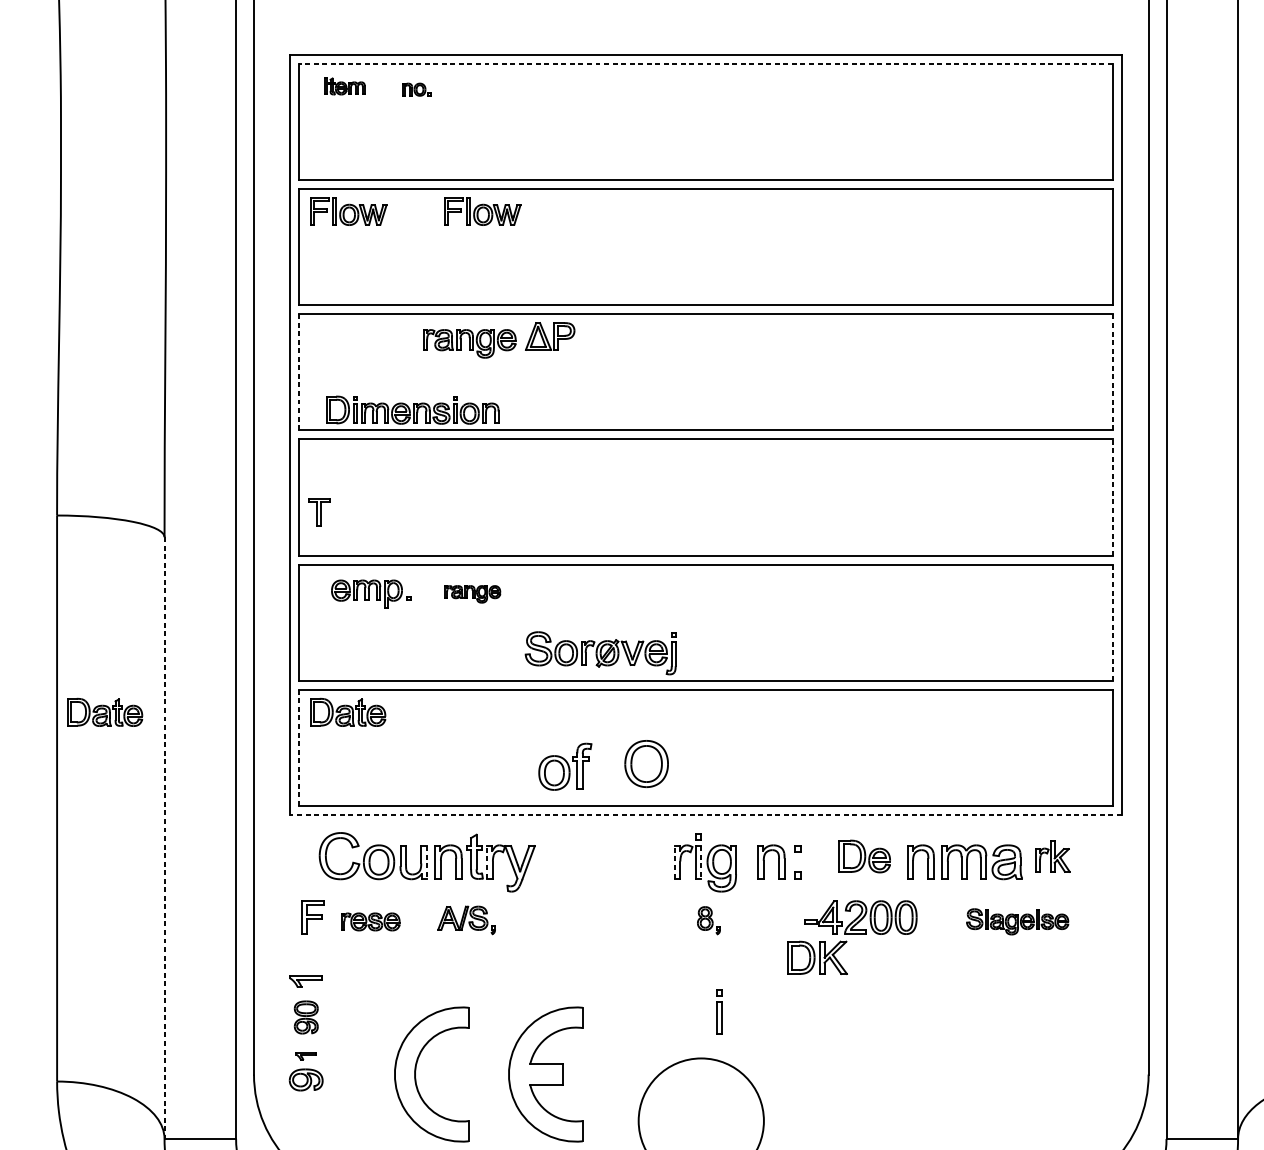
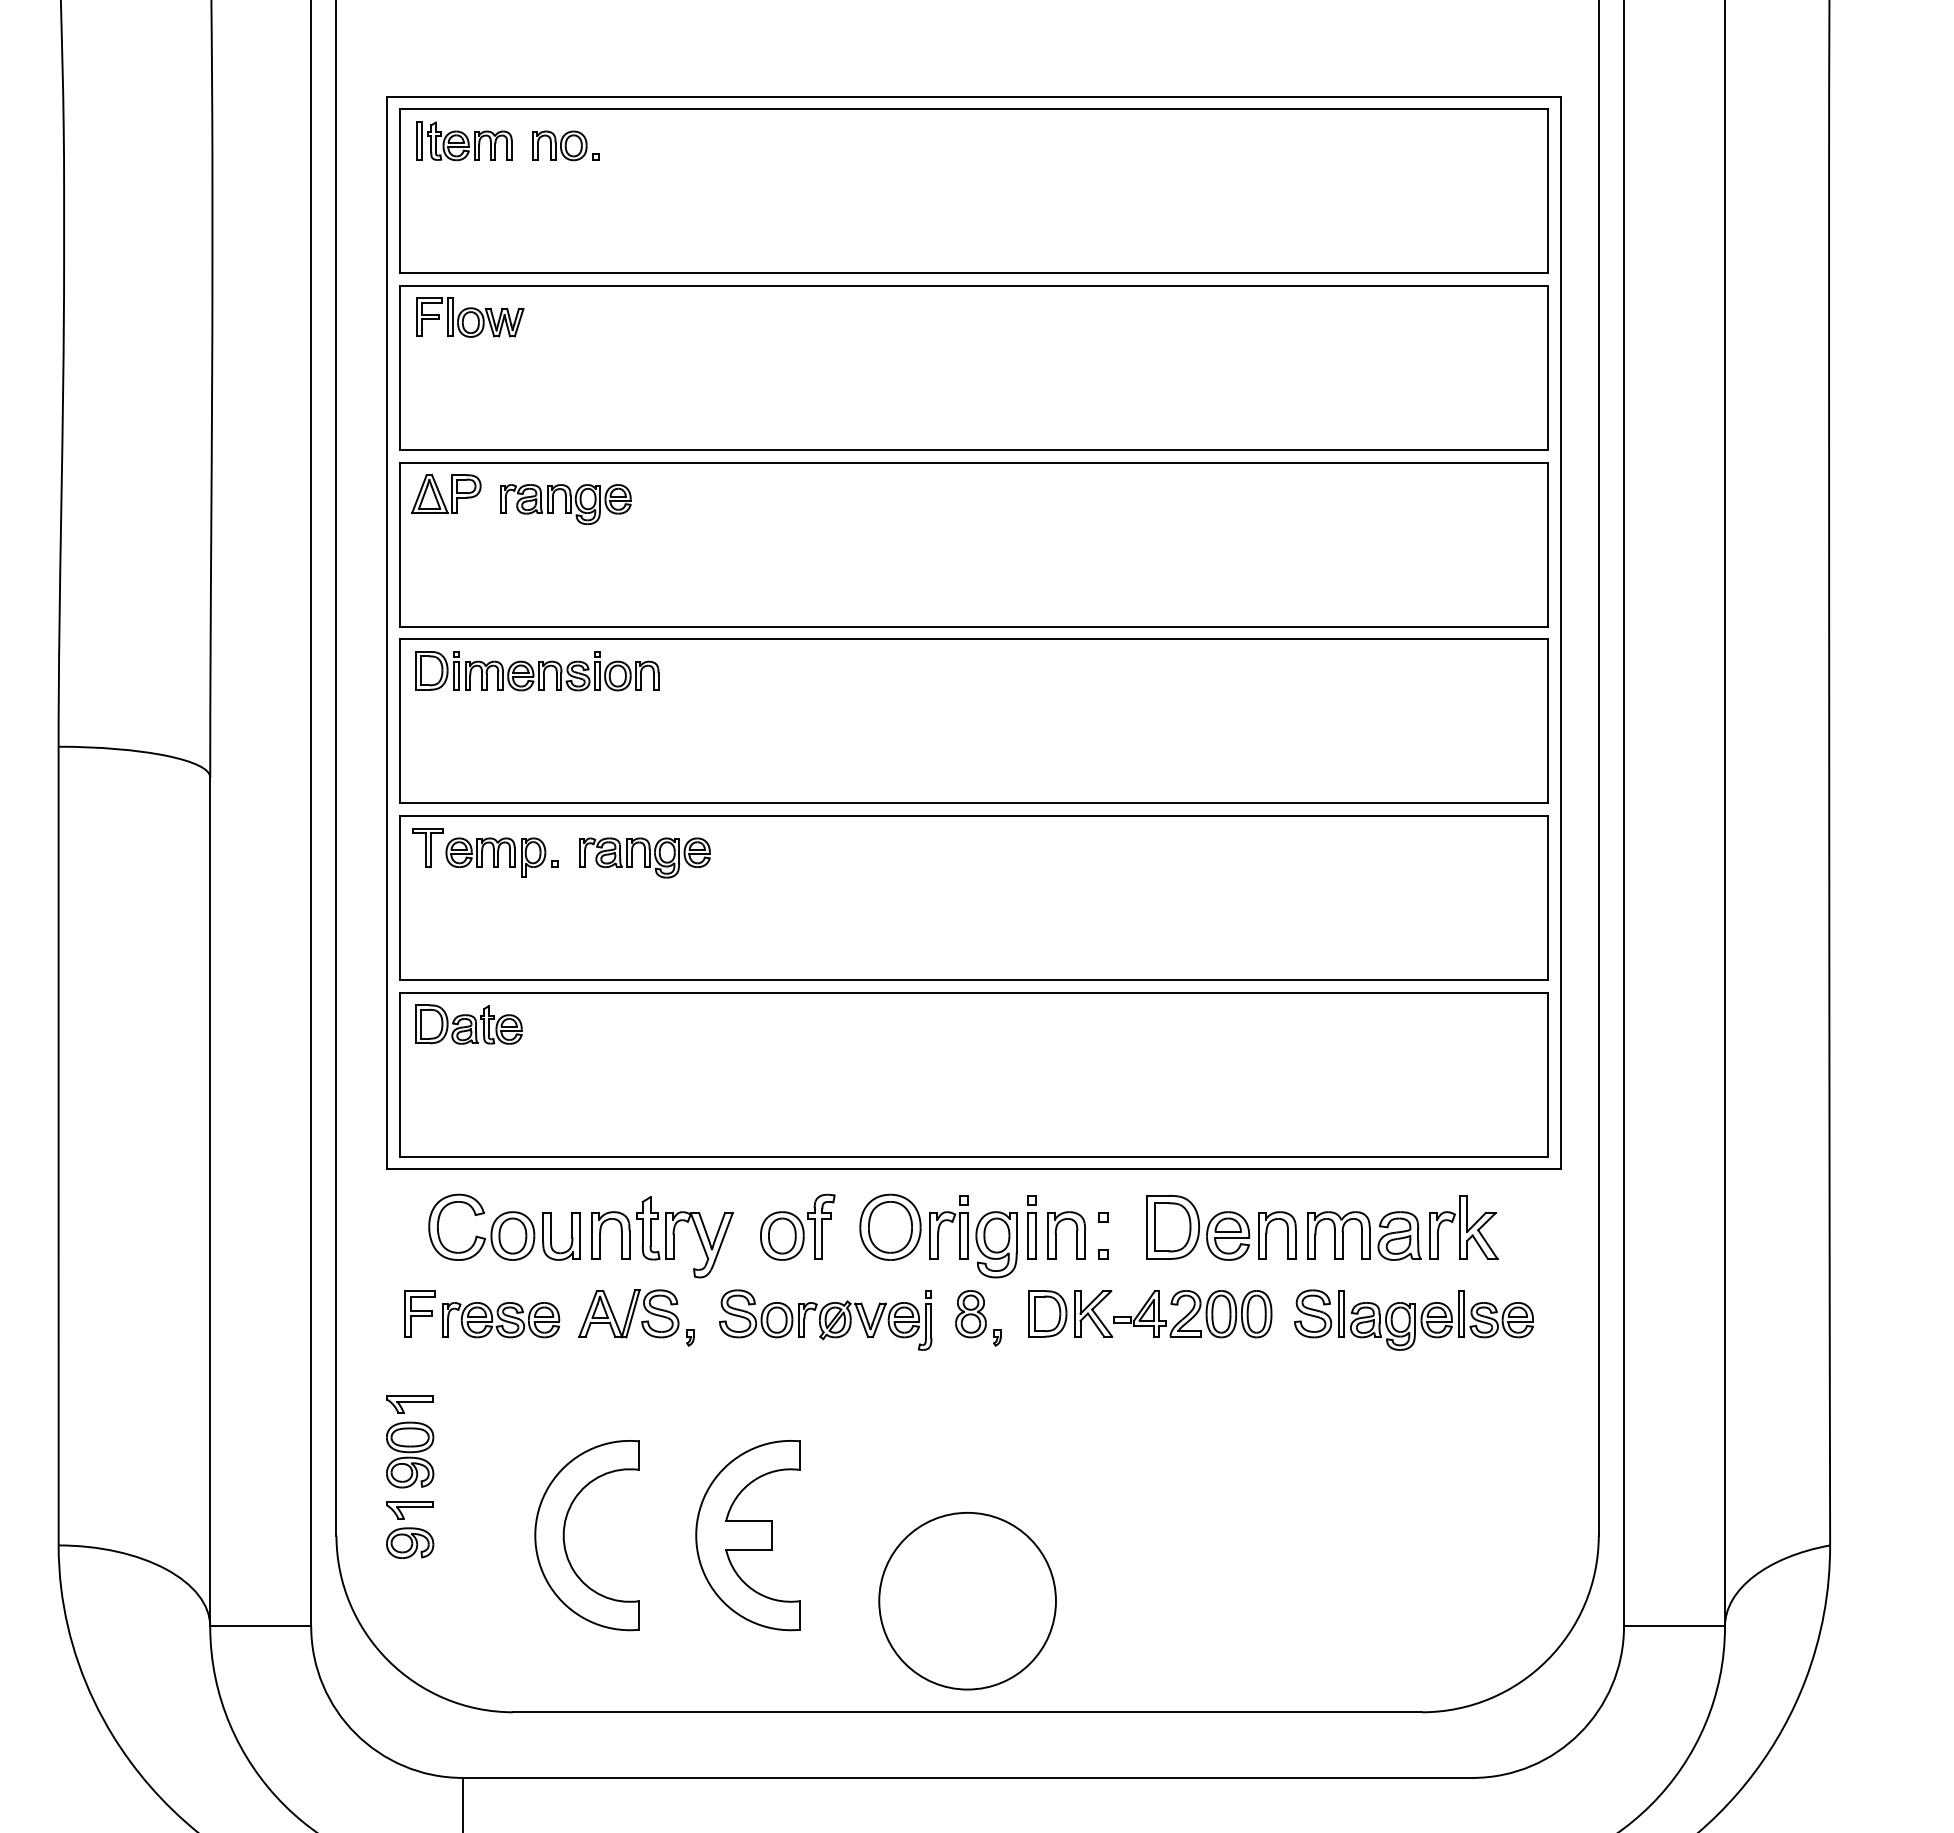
line: (705, 63) -> (973, 109), dashed -> solid
part: (344, 86) -> (464, 141), size x1.67
part: (416, 89) -> (565, 145), size x1.67
part: (482, 211) -> (659, 317), removed
part: (550, 336) -> (446, 494), moved
part: (469, 343) -> (565, 504), moved
line: (298, 372) -> (399, 545), dashed -> solid
line: (1112, 372) -> (1548, 544), dashed -> solid
part: (412, 410) -> (537, 671), moved
line: (1112, 496) -> (1548, 720), dashed -> solid
part: (318, 512) -> (427, 847), moved
part: (472, 594) -> (644, 857), size x1.67
line: (1112, 622) -> (1548, 897), dashed -> solid
part: (600, 652) -> (825, 1319), moved
part: (104, 712) -> (125, 1024), removed
line: (298, 748) -> (399, 1075), dashed -> solid
part: (646, 763) -> (890, 1226), moved
part: (565, 766) -> (797, 1226), moved
line: (705, 815) -> (973, 1169), dashed -> solid
line: (164, 837) -> (210, 1201), dashed -> solid
part: (864, 856) -> (1198, 1227), size x1.43
part: (1052, 856) -> (1463, 1227), size x1.43
line: (426, 862) -> (580, 1236), dashed -> solid
line: (487, 862) -> (665, 1236), dashed -> solid
line: (675, 862) -> (930, 1236), dashed -> solid
line: (701, 862) -> (967, 1236), dashed -> solid
part: (466, 920) -> (636, 1317), size x1.43
part: (709, 920) -> (978, 1318), size x1.43
part: (1017, 921) -> (1413, 1319), size x1.67
part: (370, 922) -> (501, 1320), size x1.43
part: (817, 957) -> (1070, 1313), moved
part: (718, 1012) -> (1031, 1227), moved
part: (306, 1017) -> (410, 1454), size x1.43
part: (305, 1056) -> (409, 1510), size x1.67

